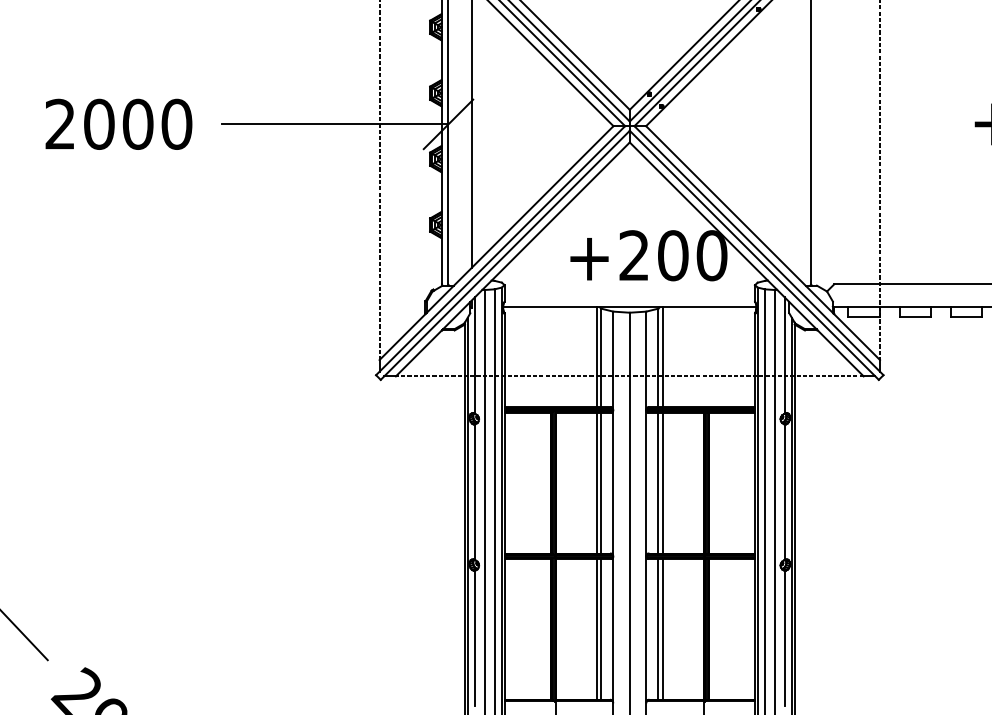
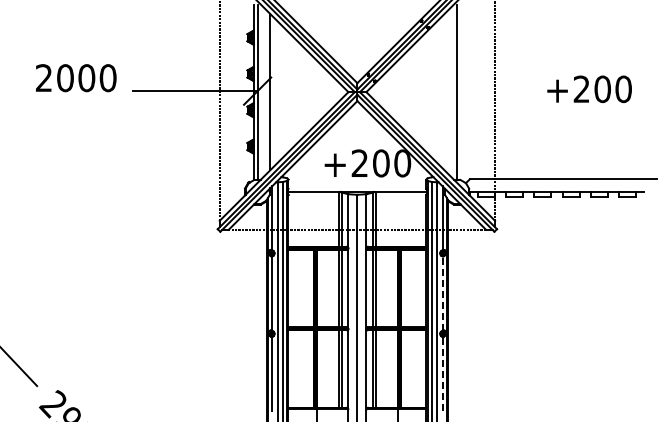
text: (119, 124) -> (76, 78), moved
line: (784, 492) -> (442, 293), solid -> dashed
line: (784, 637) -> (442, 373), solid -> dashed

